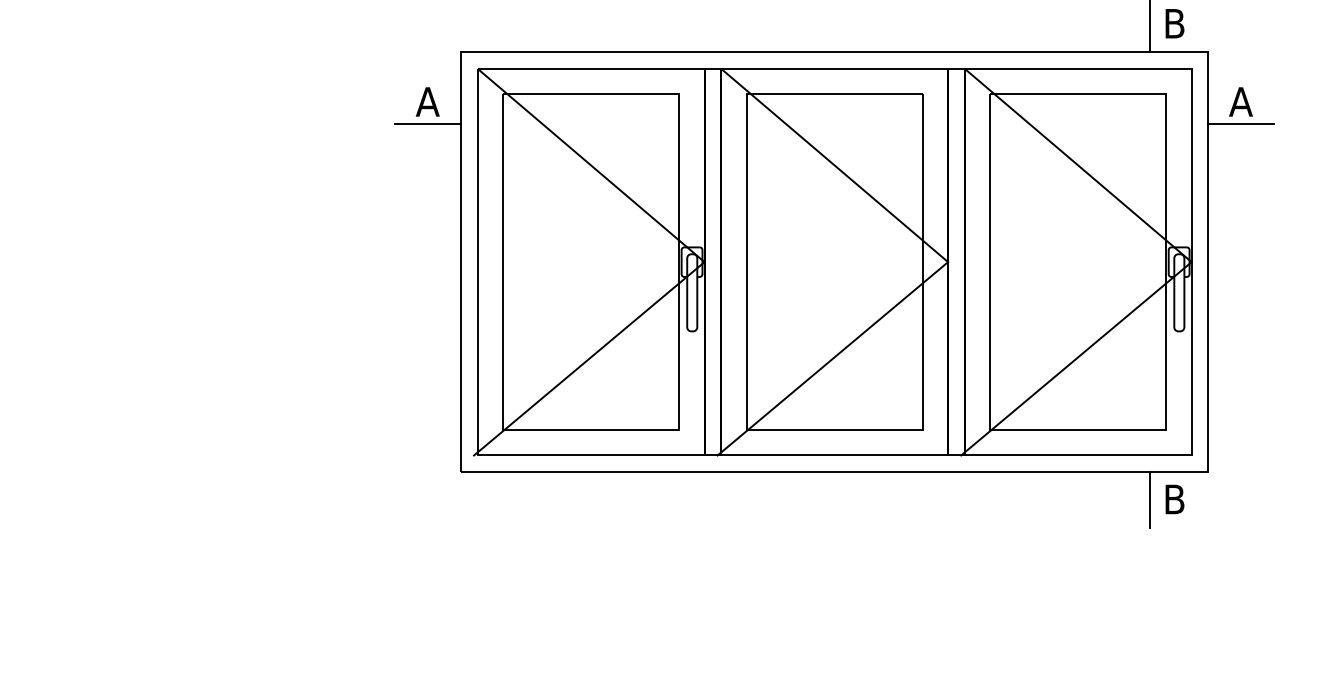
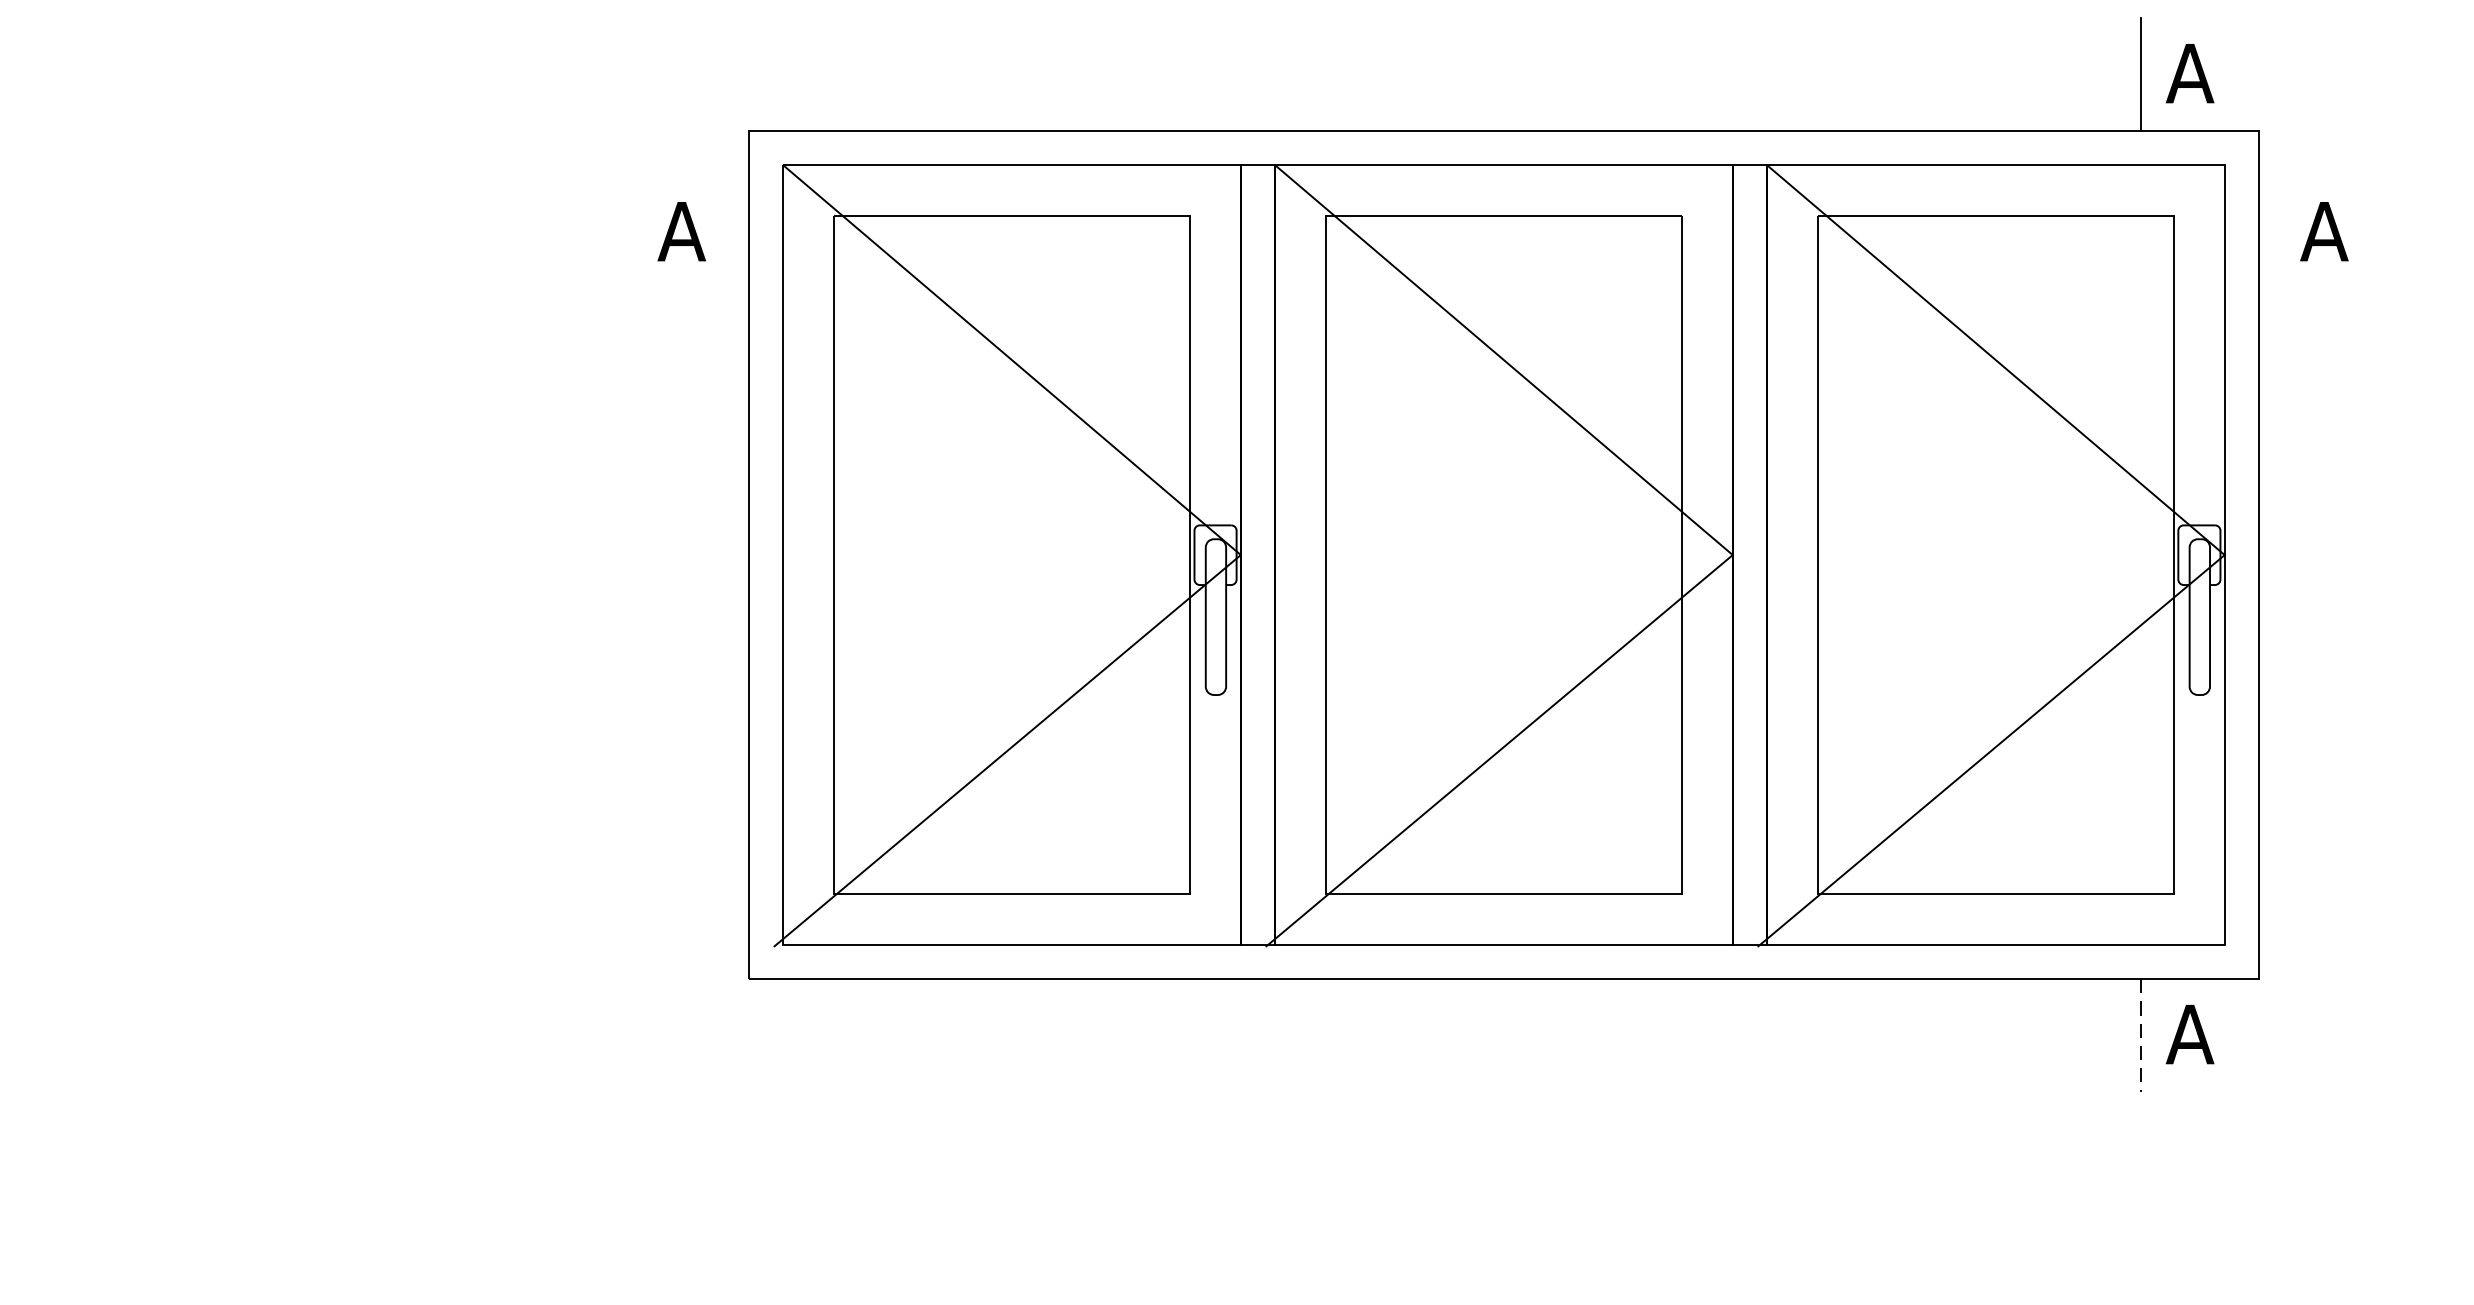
text: (1174, 23) -> (2190, 73), B -> A
line: (428, 123) -> (683, 275), removed
line: (1241, 123) -> (2325, 275), removed
line: (1150, 499) -> (2141, 1034), solid -> dashed
text: (1174, 499) -> (2190, 1034), B -> A

